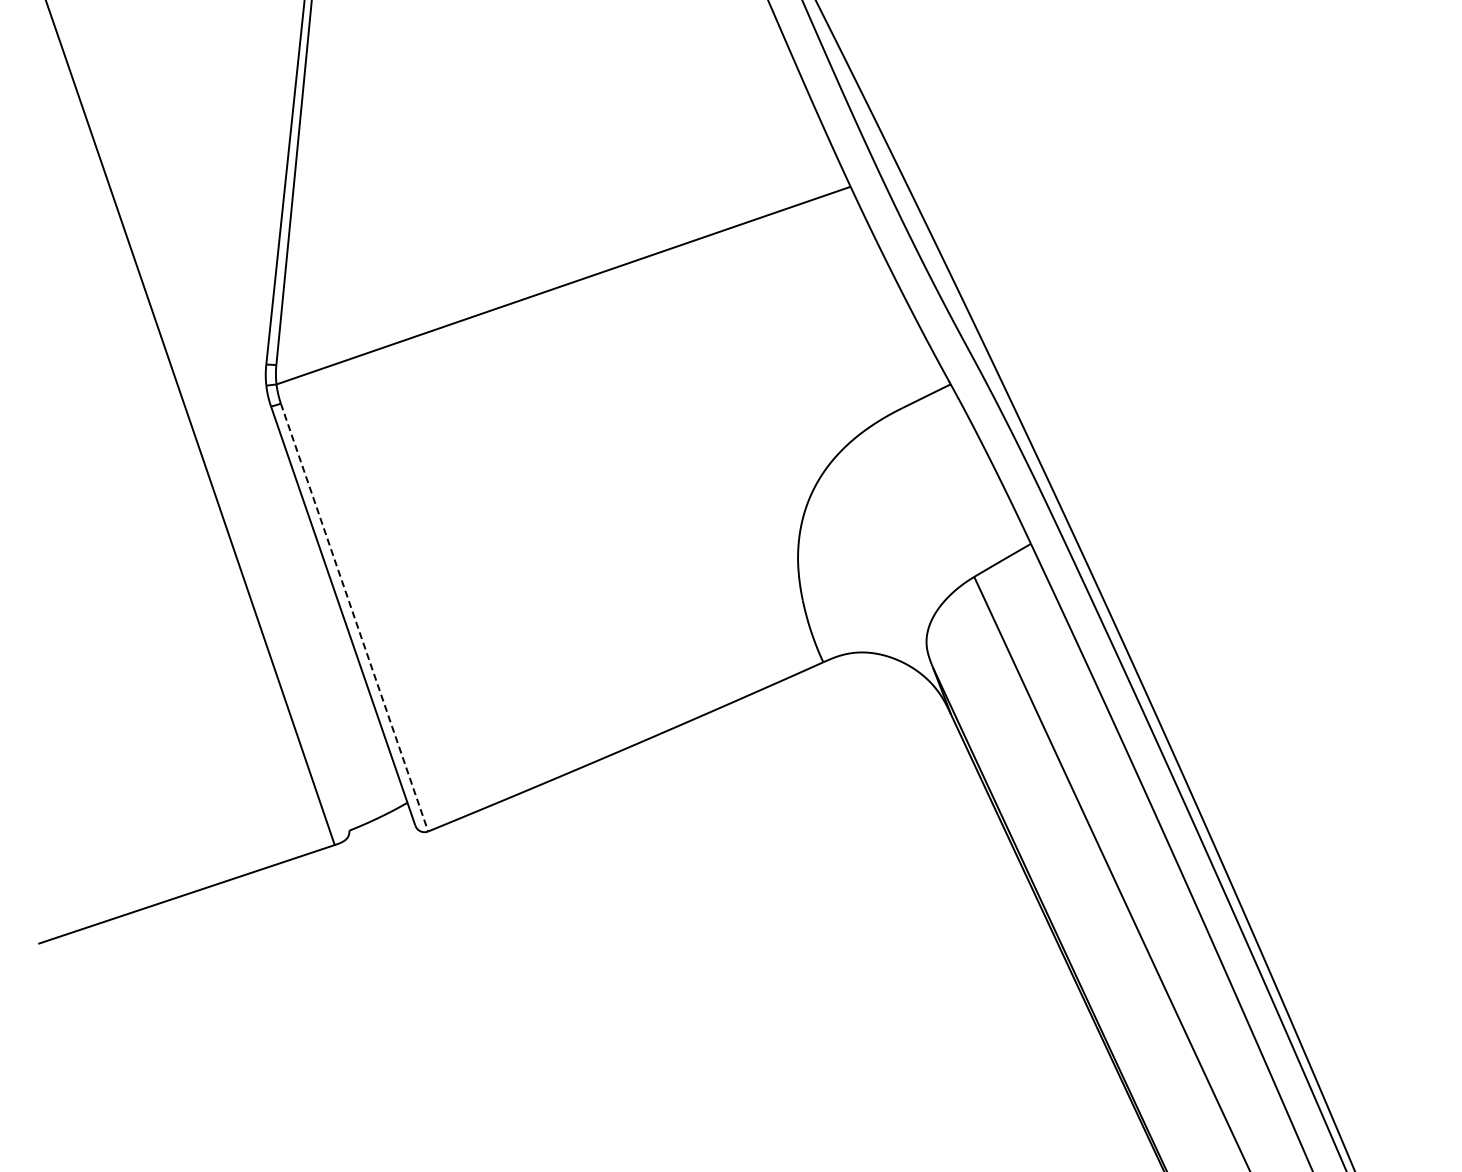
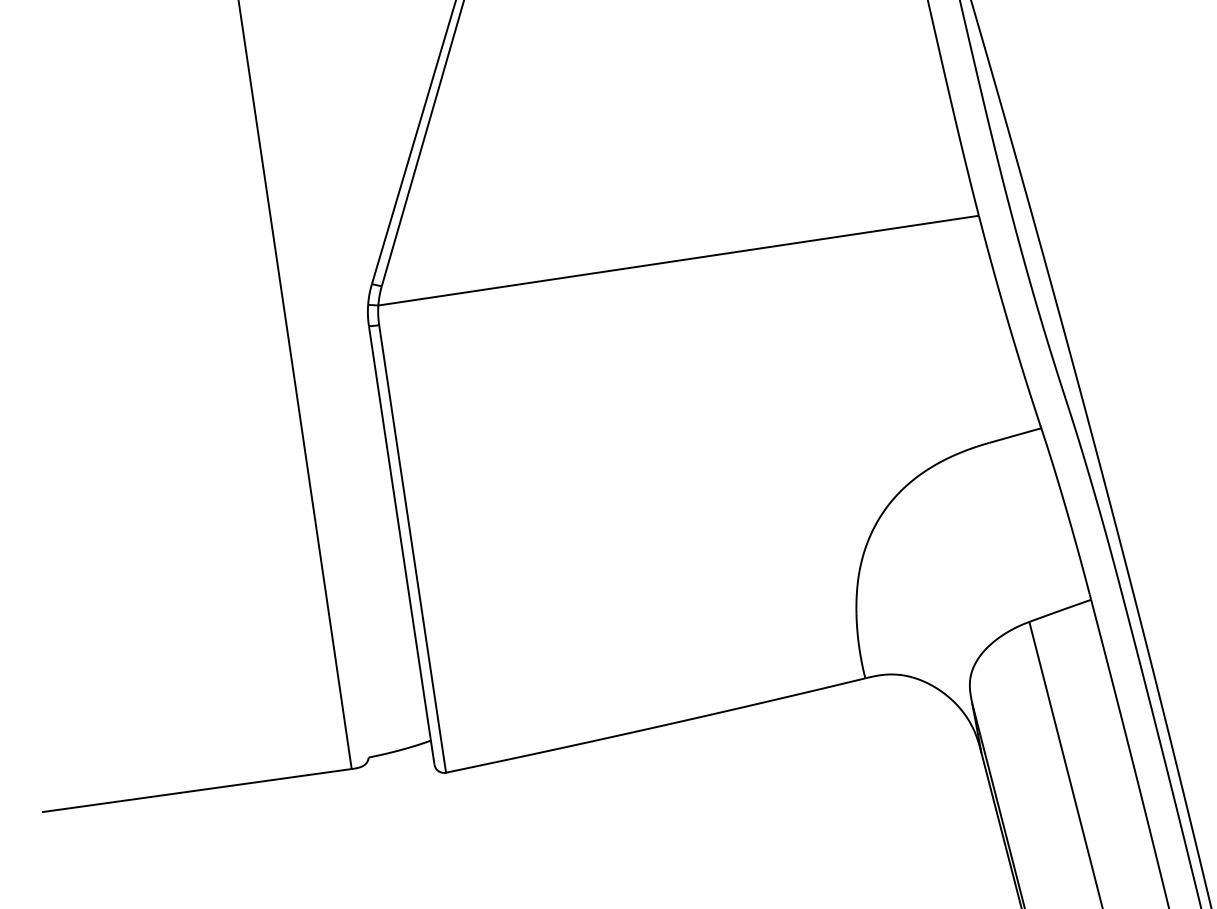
line: (354, 618) -> (412, 549), dashed -> solid

